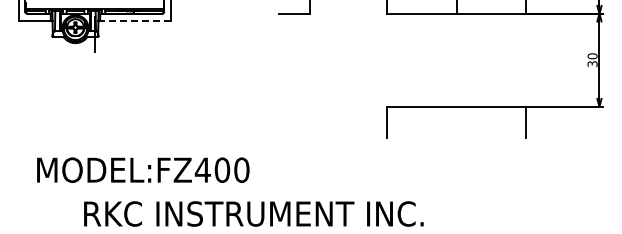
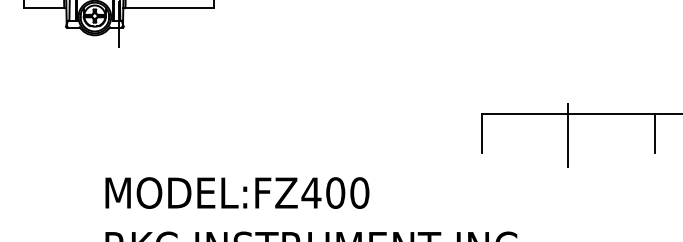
line: (135, 20) -> (169, 7), dashed -> solid
line: (456, 123) -> (567, 135), added
text: (143, 169) -> (237, 192), moved

